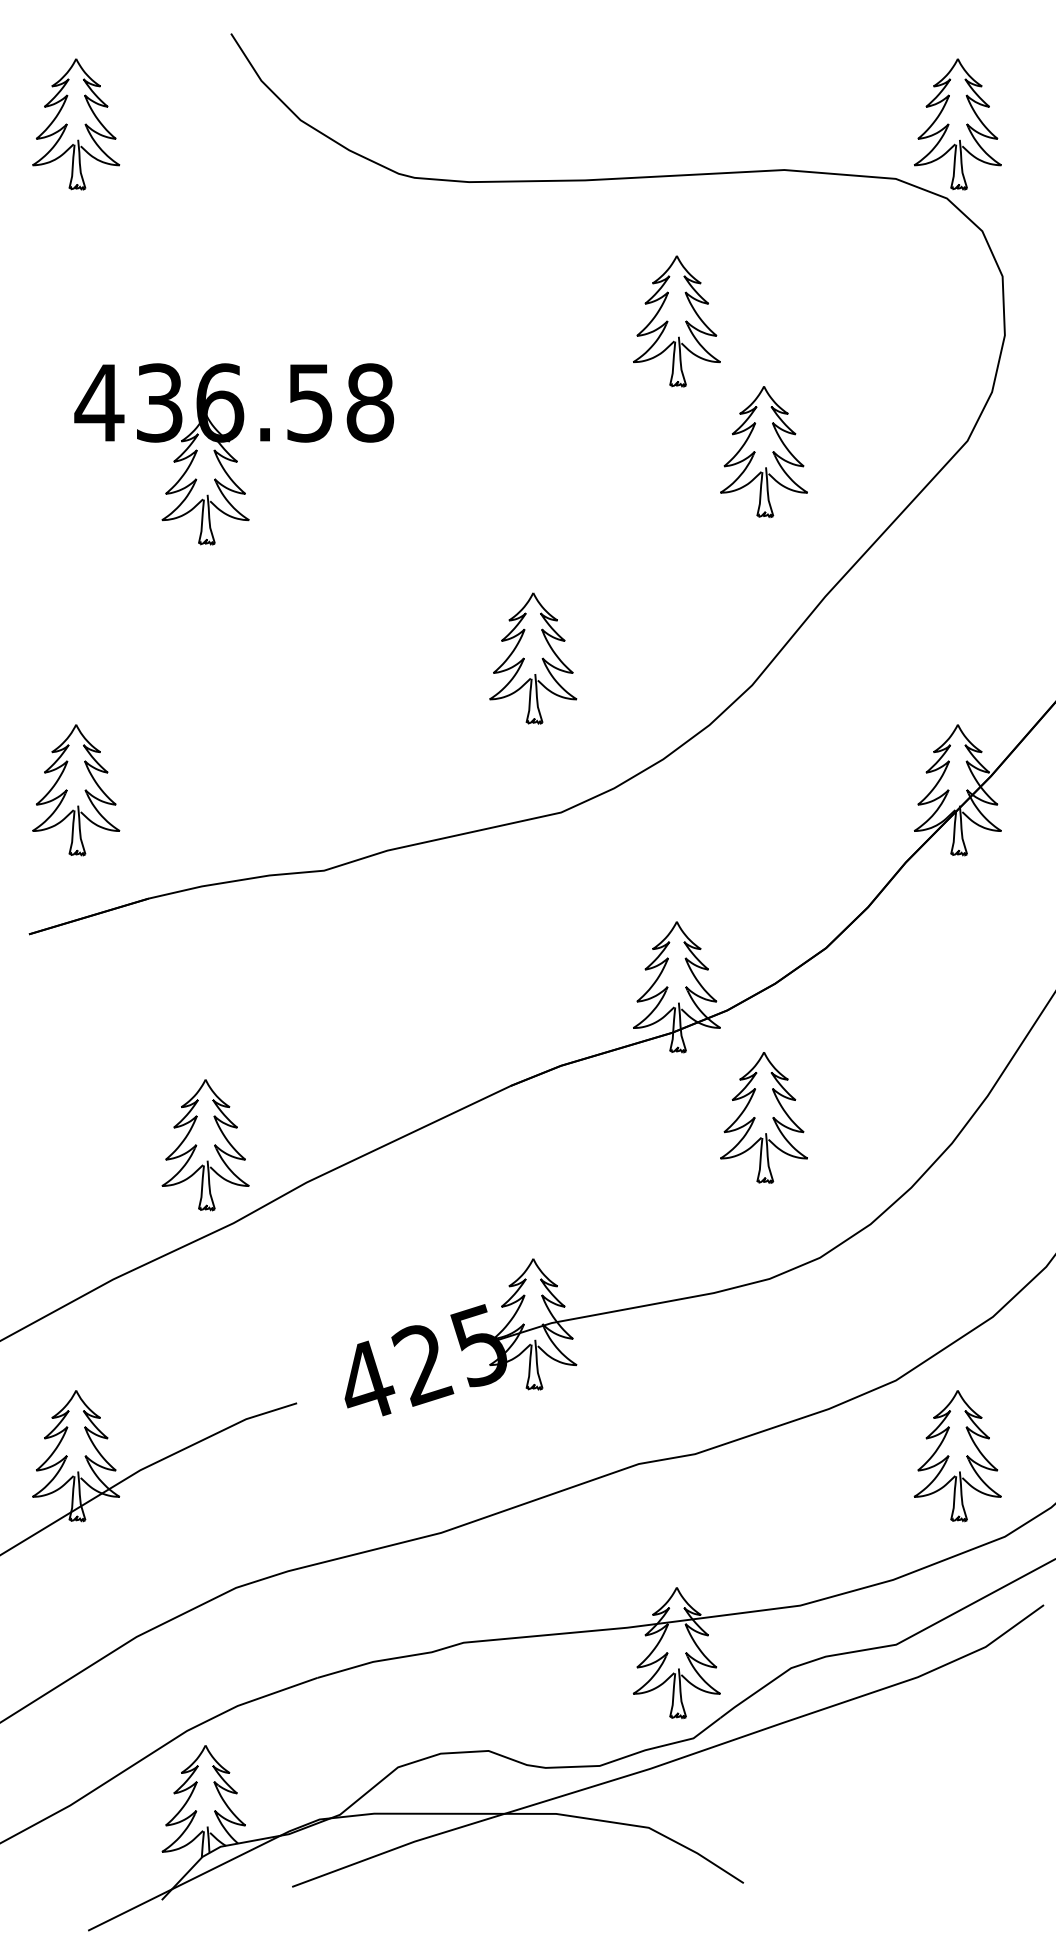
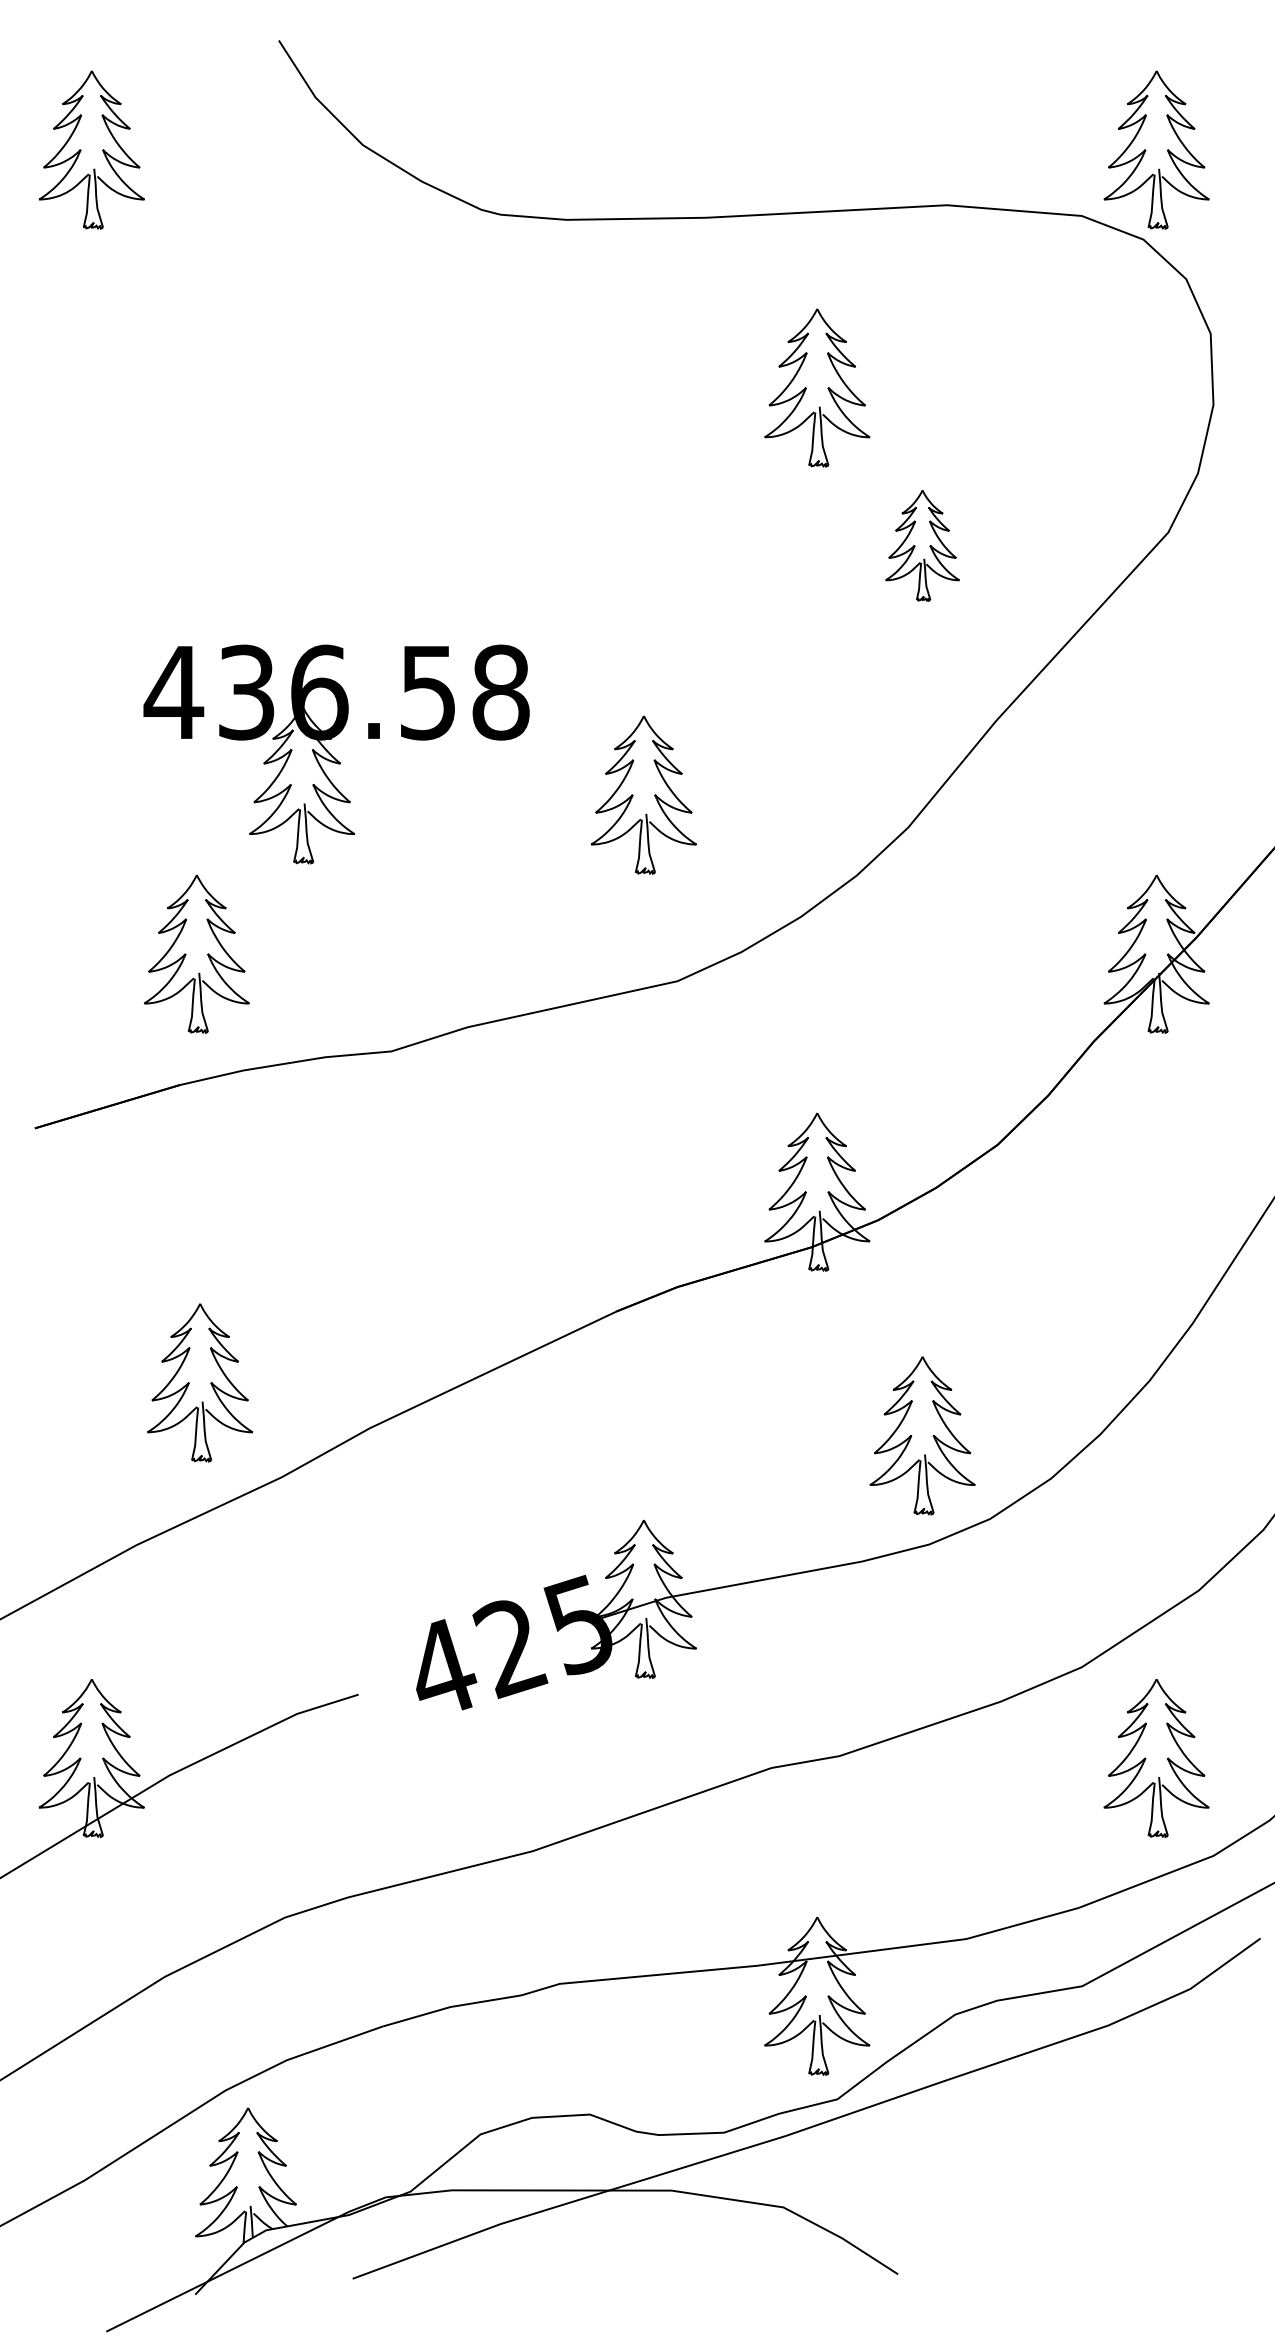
part: (763, 451) -> (922, 545), size x0.7
part: (234, 454) -> (336, 754), moved
part: (67, 790) -> (186, 954), moved
part: (763, 1117) -> (922, 1435), moved
part: (205, 1144) -> (200, 1382), moved

